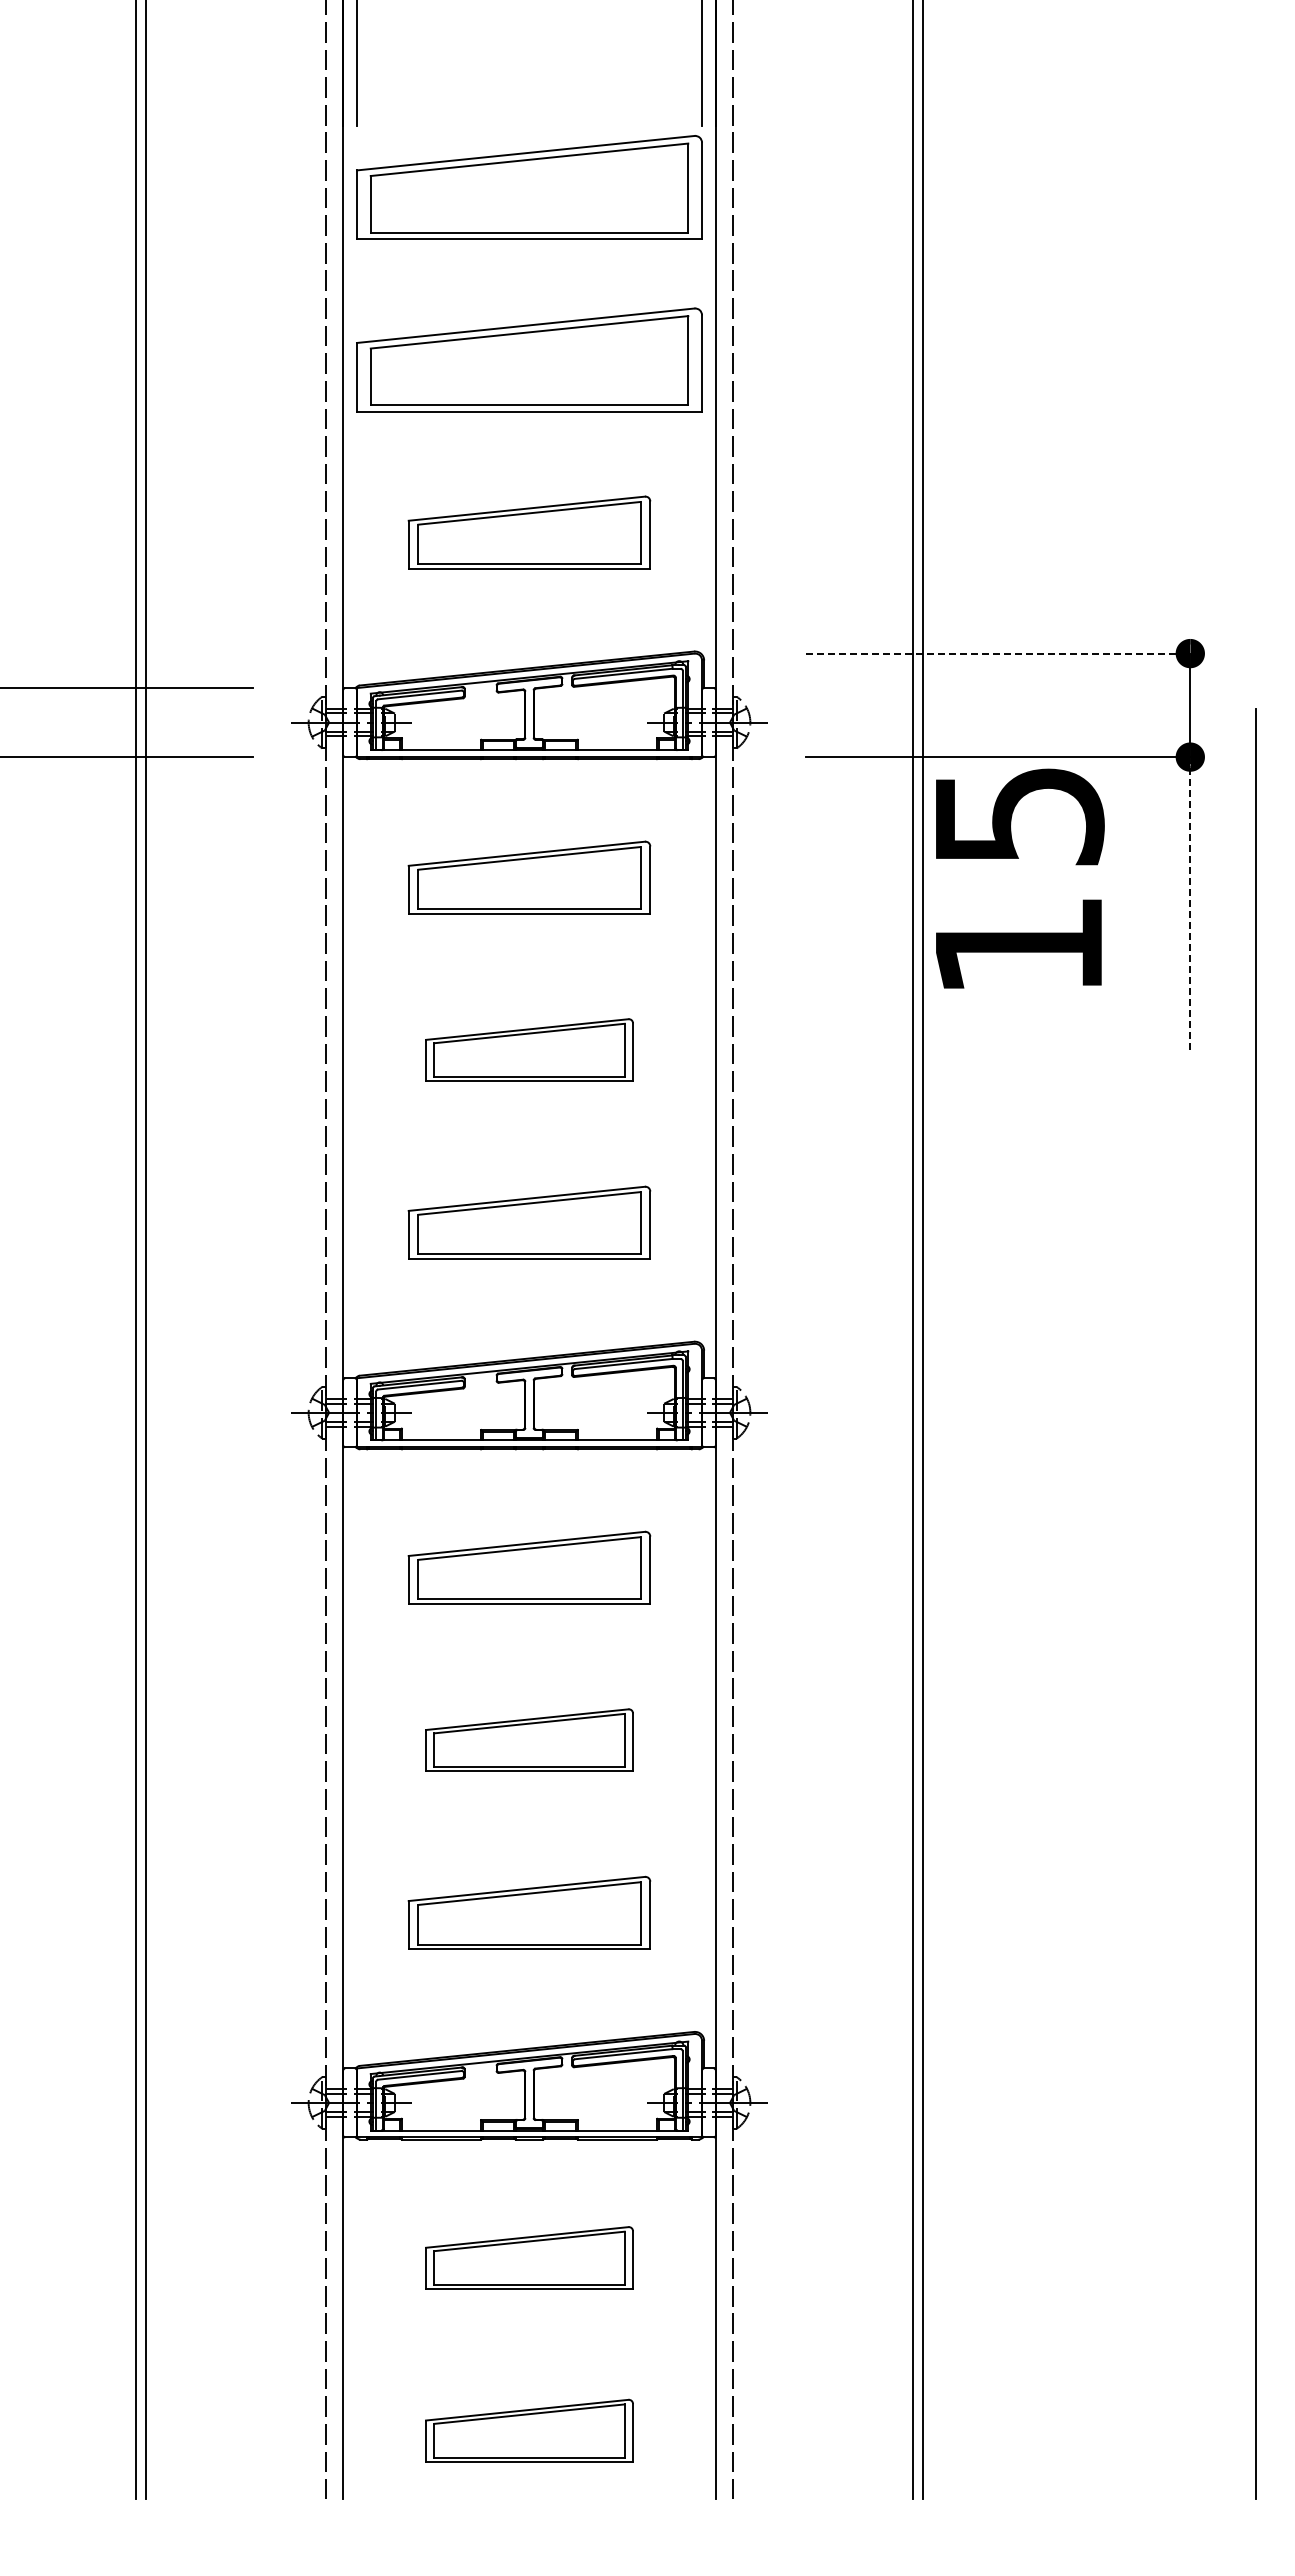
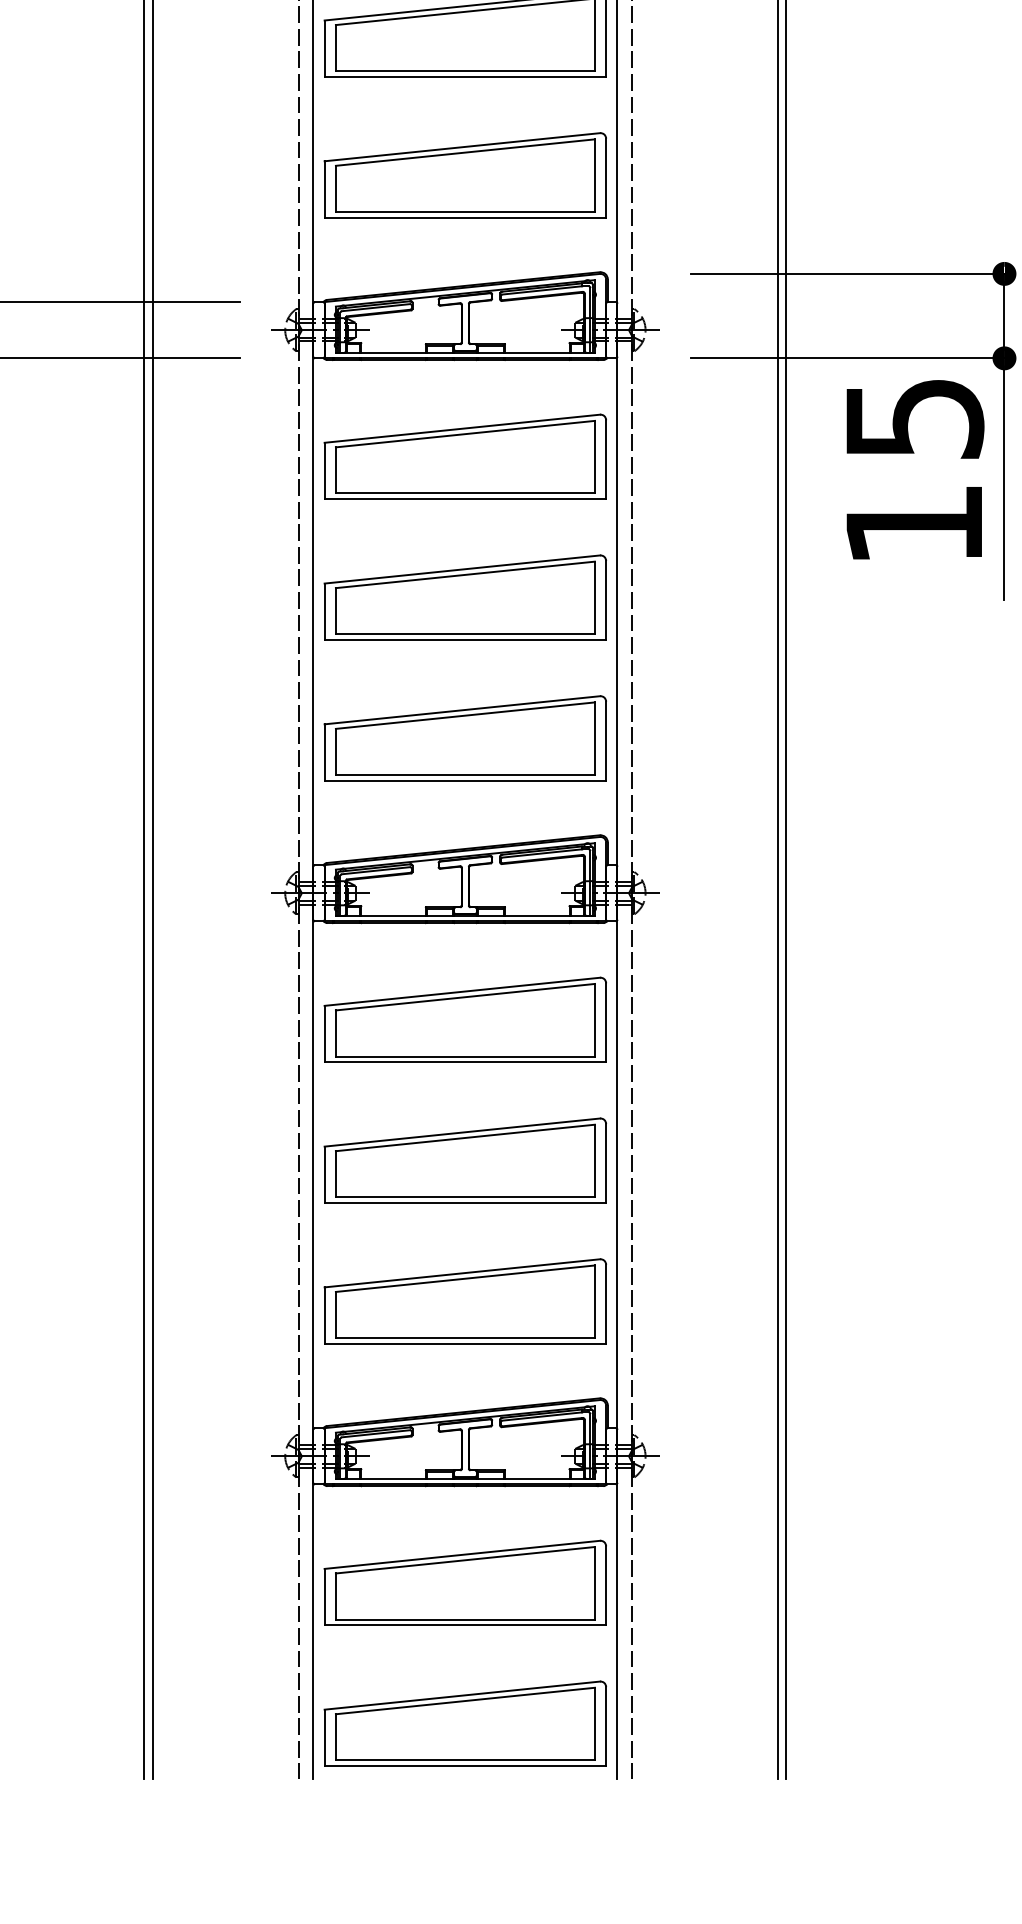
part: (529, 532) -> (465, 175), size x1.43
line: (1001, 653) -> (850, 273), dashed -> solid
part: (529, 877) -> (465, 456), size x1.43
text: (1020, 878) -> (915, 469), moved
line: (1190, 905) -> (1004, 479), dashed -> solid
part: (529, 1049) -> (465, 596), size x1.67
part: (529, 1222) -> (465, 738), size x1.43
part: (529, 1567) -> (465, 1019), size x1.43
part: (529, 1739) -> (465, 1159), size x1.67
part: (529, 1912) -> (465, 1300), size x1.43
part: (529, 2257) -> (465, 1582), size x1.67
part: (529, 2430) -> (465, 1723), size x1.67

